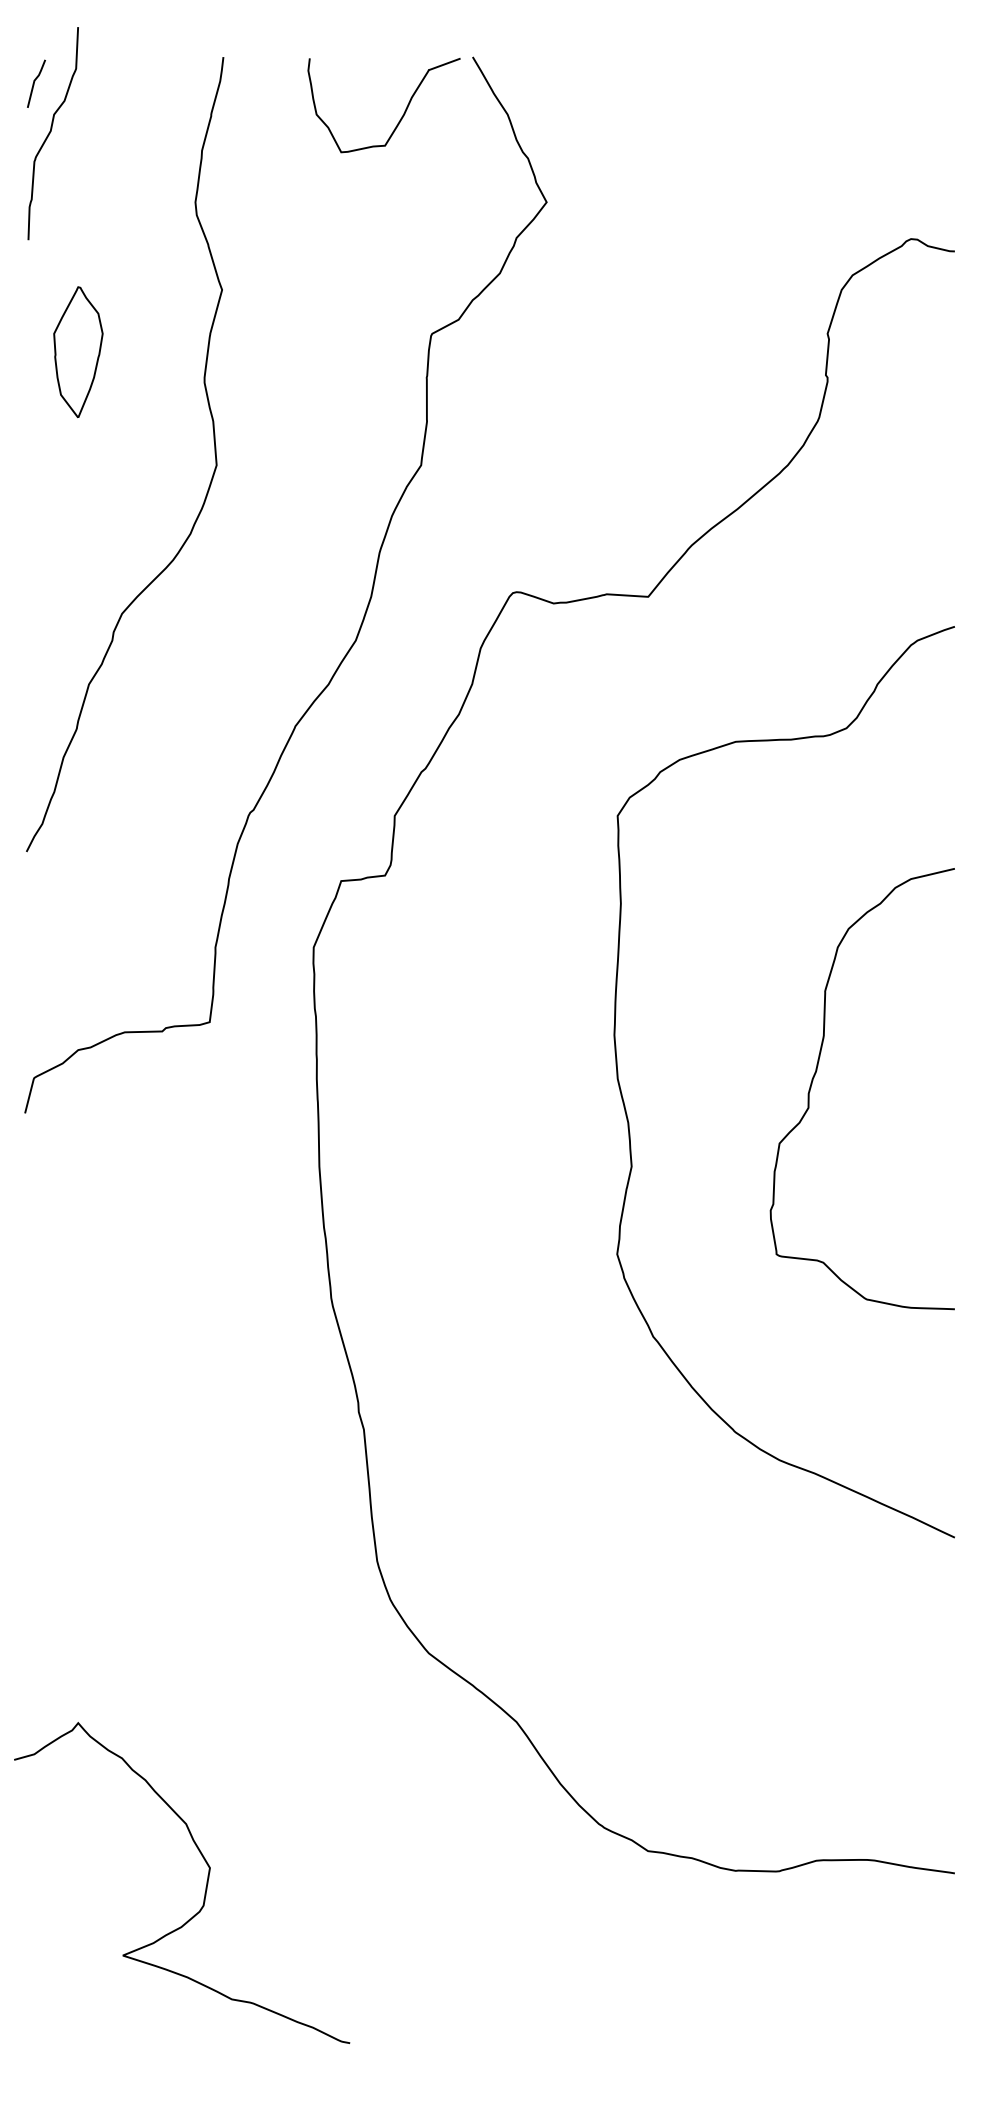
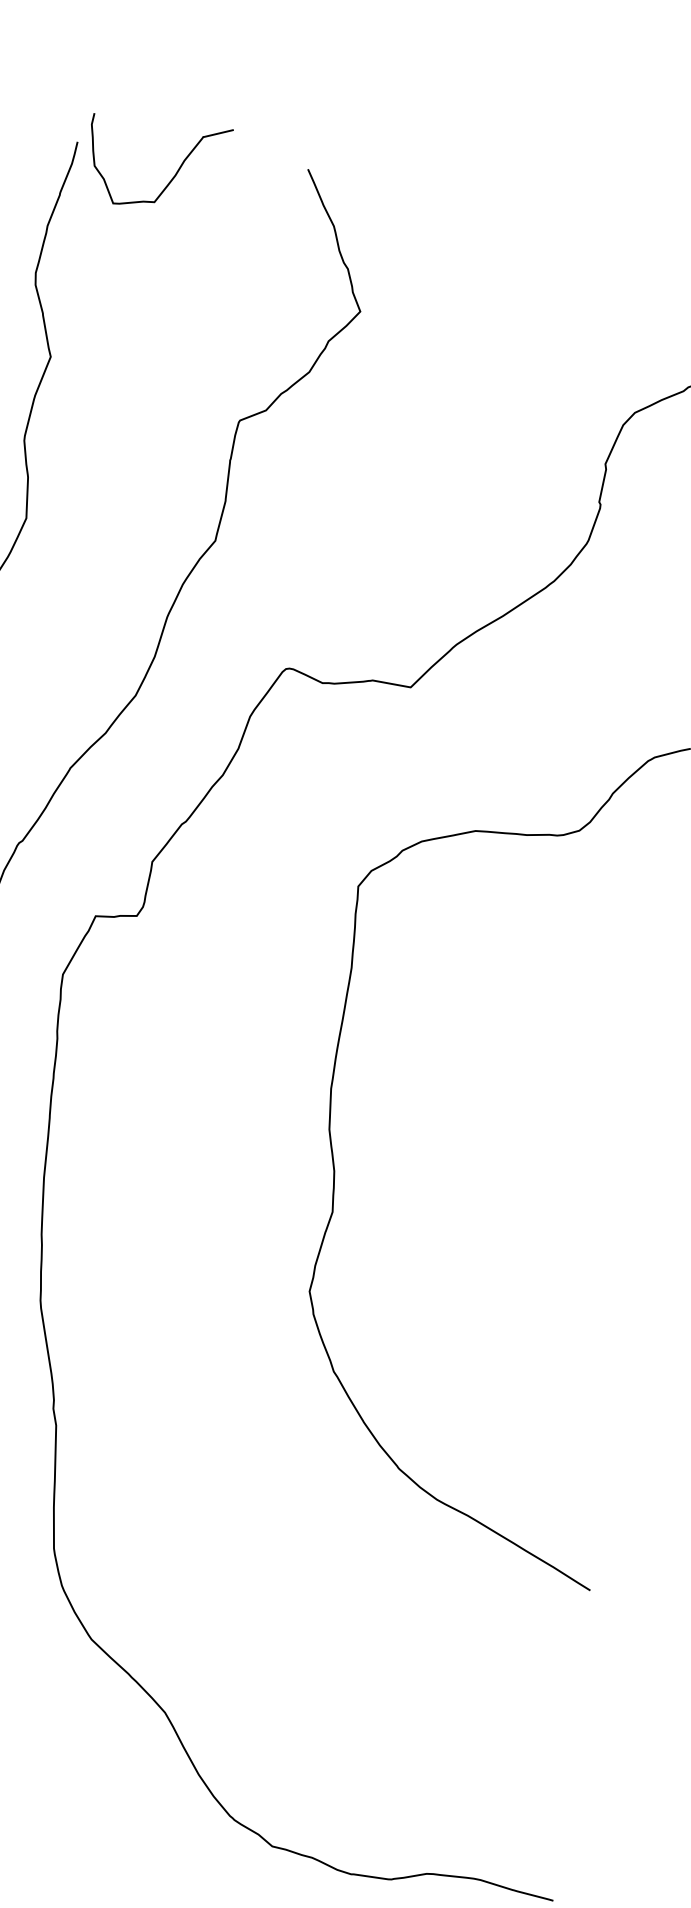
curve: (401, 116) -> (172, 176), moved
curve: (816, 1073) -> (513, 1146), removed

